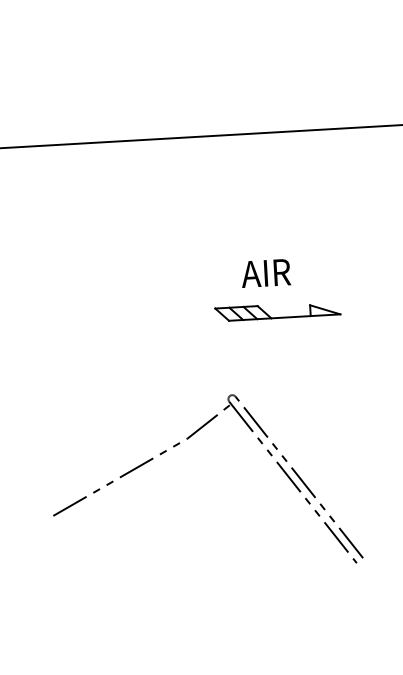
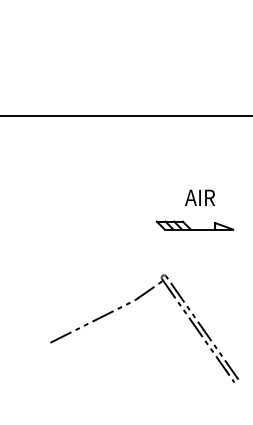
text: (265, 272) -> (199, 197), moved

